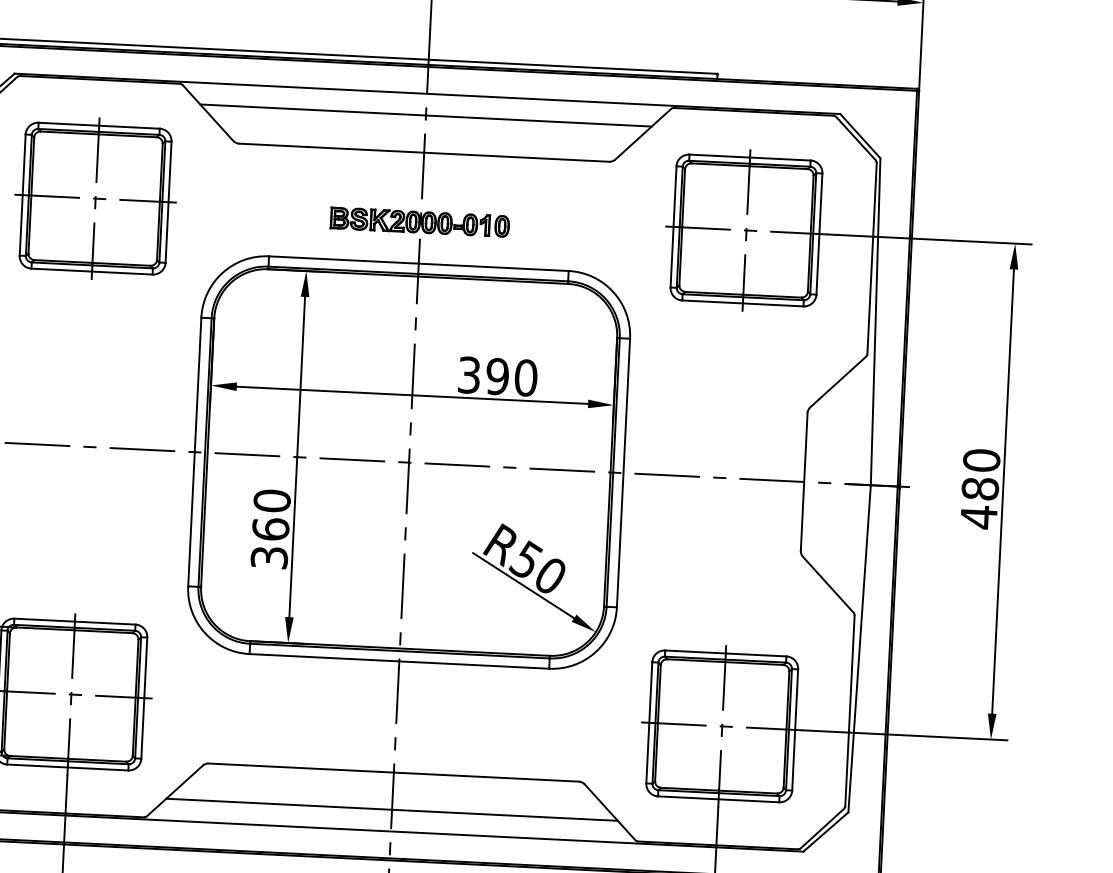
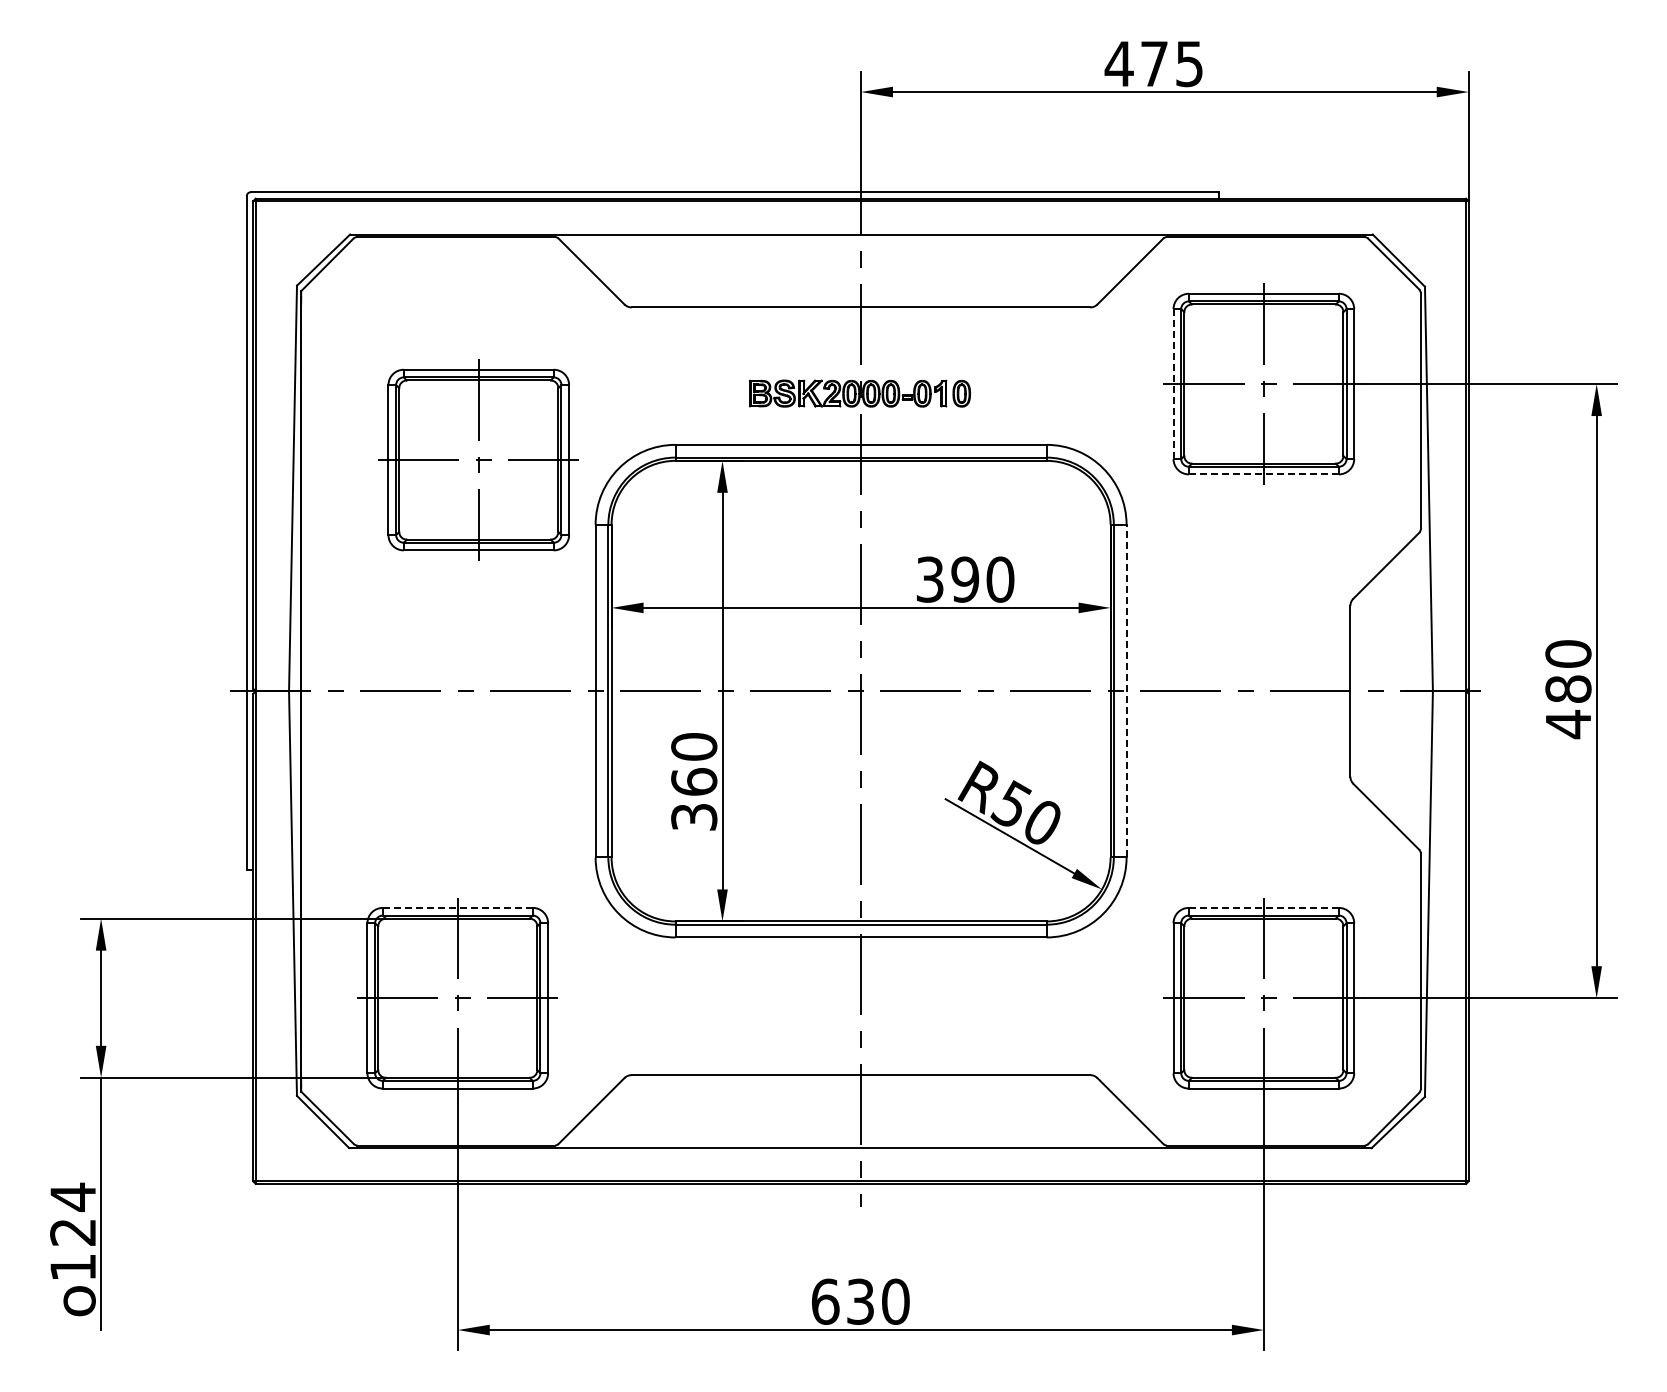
line: (425, 115) -> (860, 261), removed
part: (95, 198) -> (478, 459), moved
line: (673, 227) -> (1173, 384), solid -> dashed
line: (743, 303) -> (1264, 474), solid -> dashed
line: (623, 472) -> (1126, 690), solid -> dashed
line: (74, 621) -> (457, 907), solid -> dashed
line: (725, 653) -> (1263, 907), solid -> dashed
line: (391, 809) -> (860, 1121), removed

